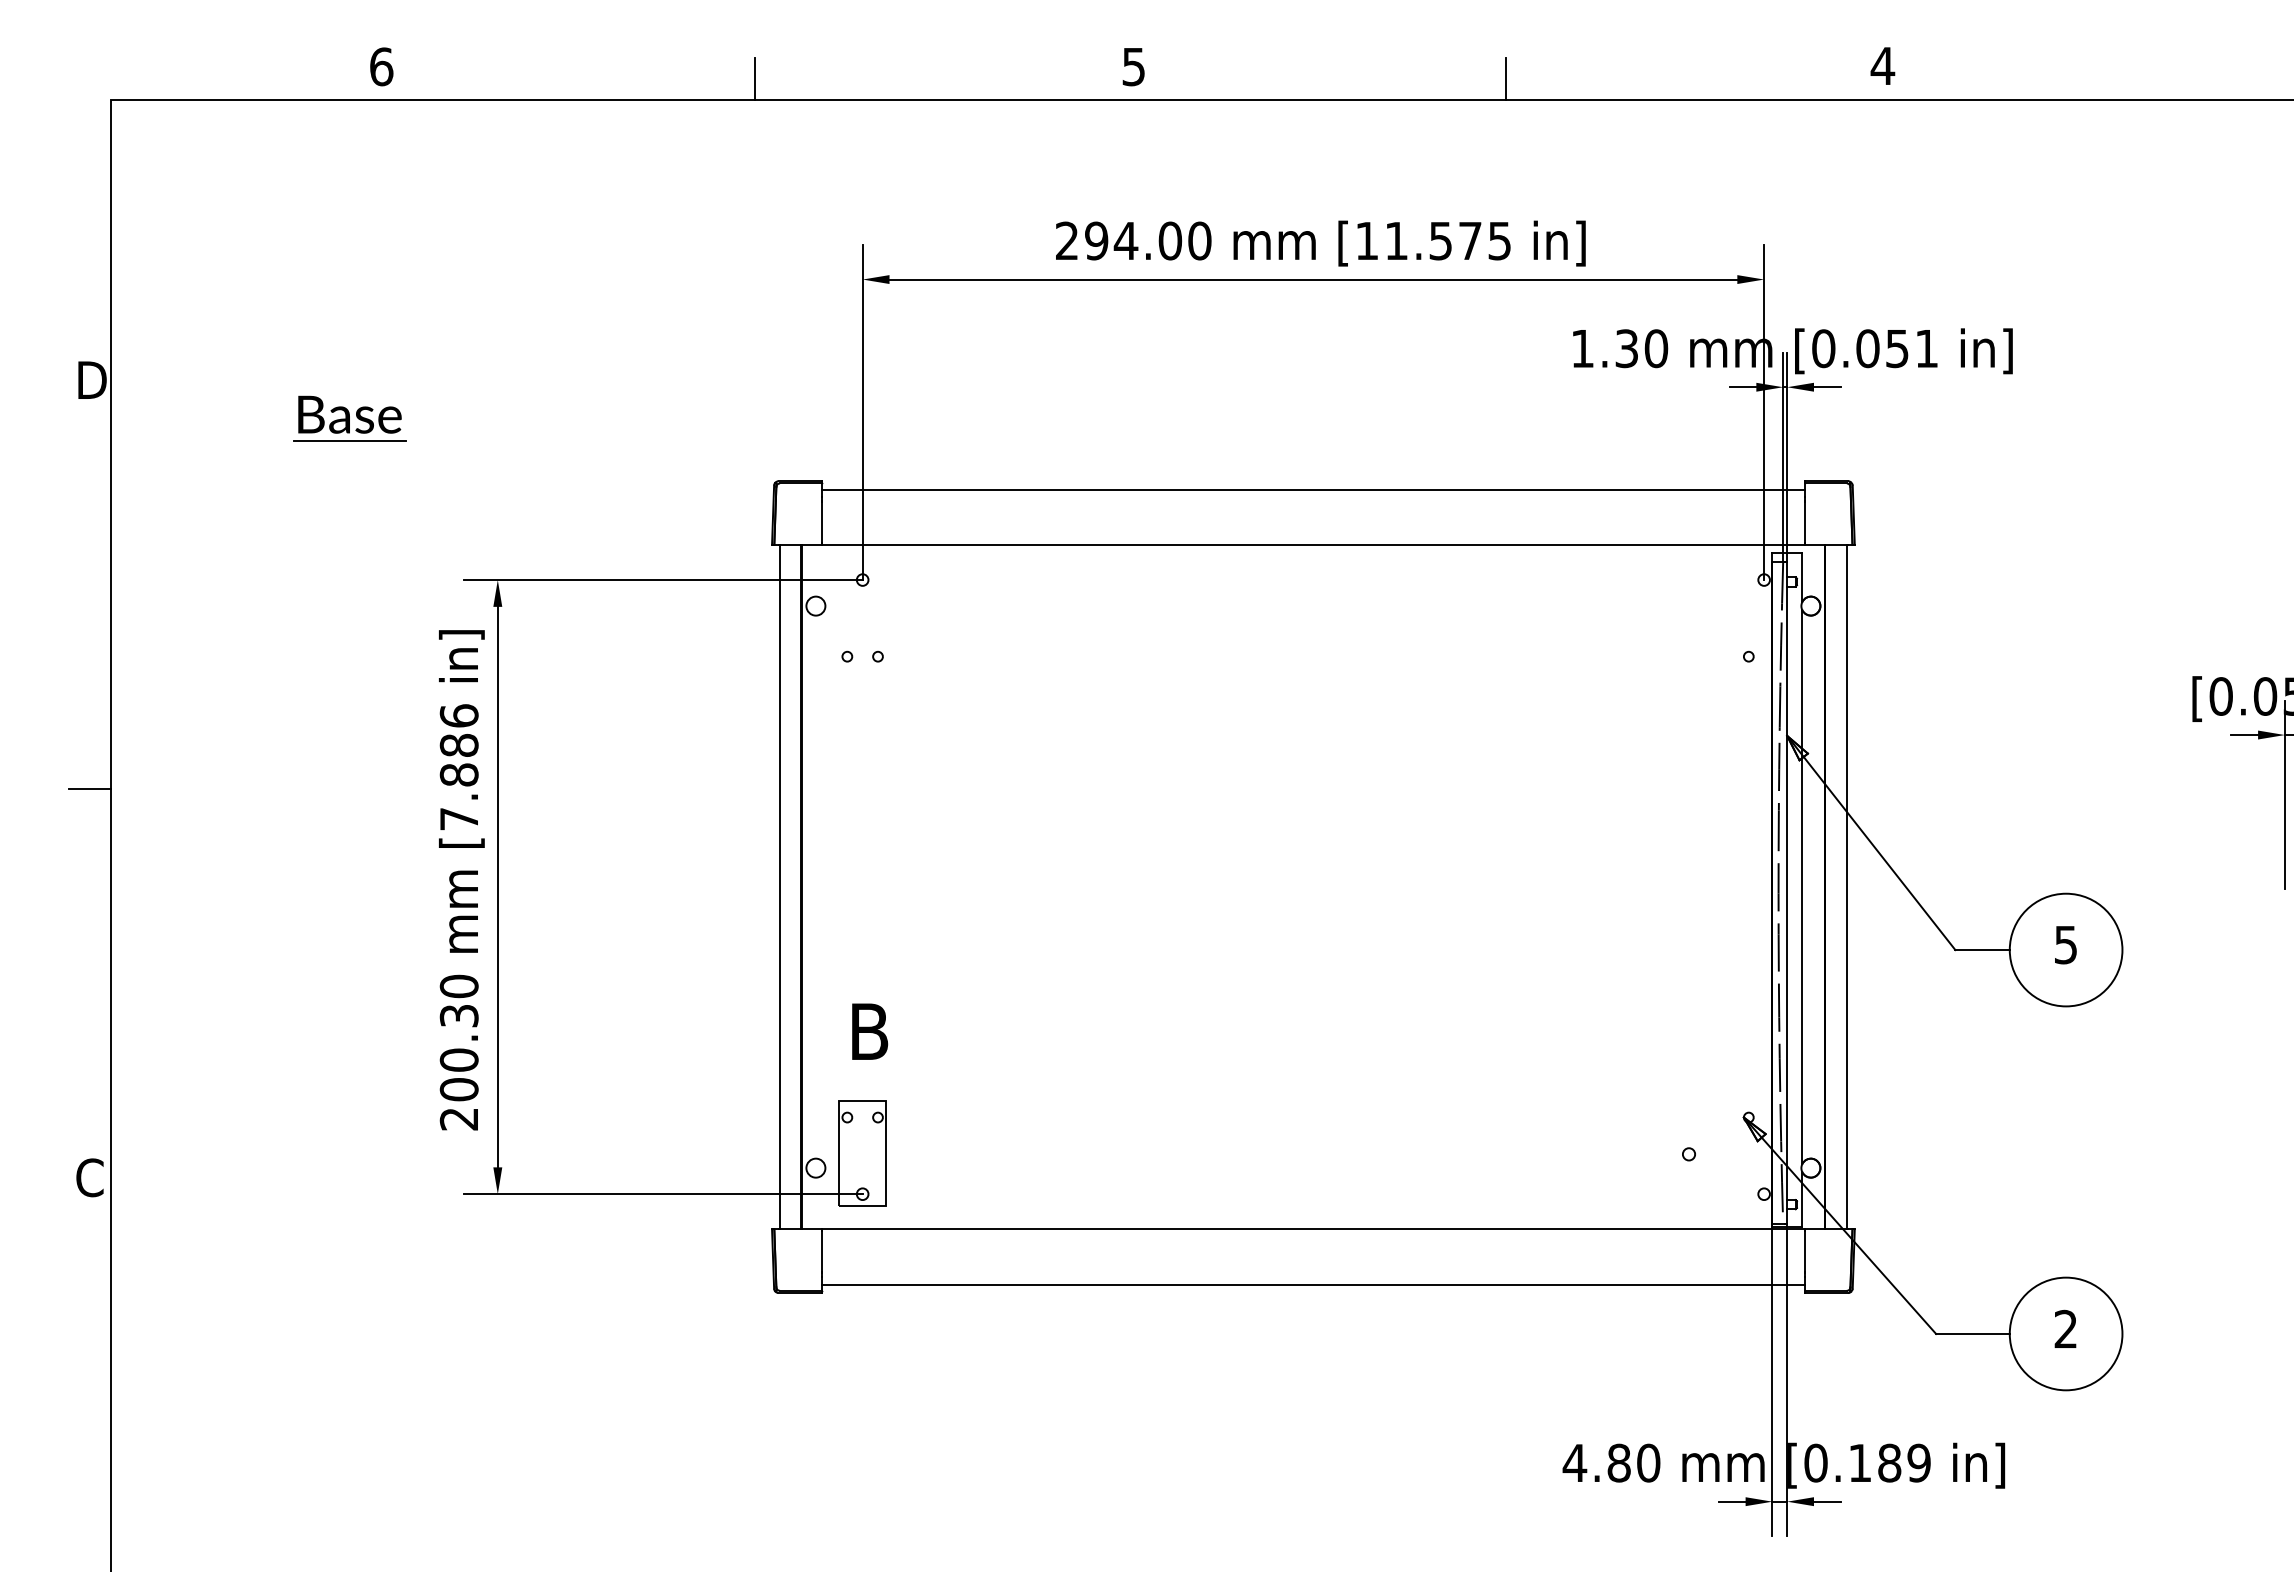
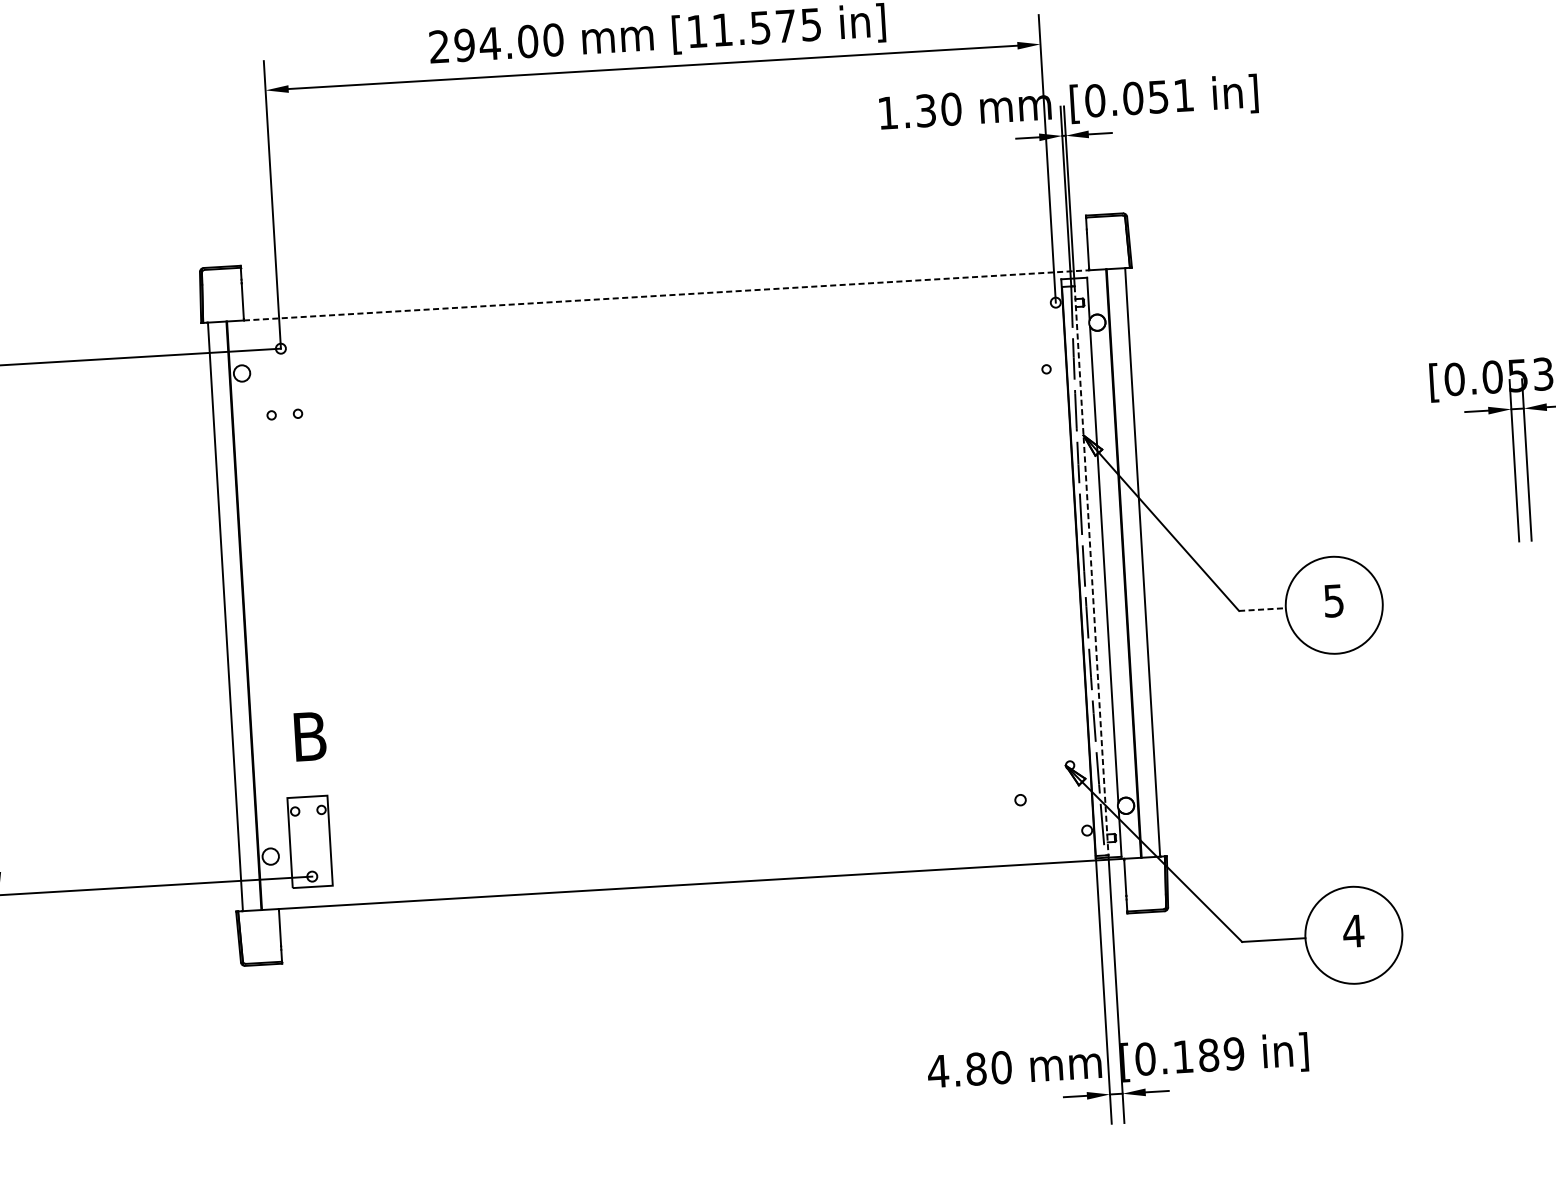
line: (1313, 489) -> (663, 247), removed
line: (1313, 544) -> (666, 295), solid -> dashed
line: (1787, 893) -> (1091, 570), solid -> dashed
line: (1983, 950) -> (1263, 609), solid -> dashed
line: (1313, 1284) -> (704, 931), removed
text: (2065, 1328) -> (1353, 930), 2 -> 4

